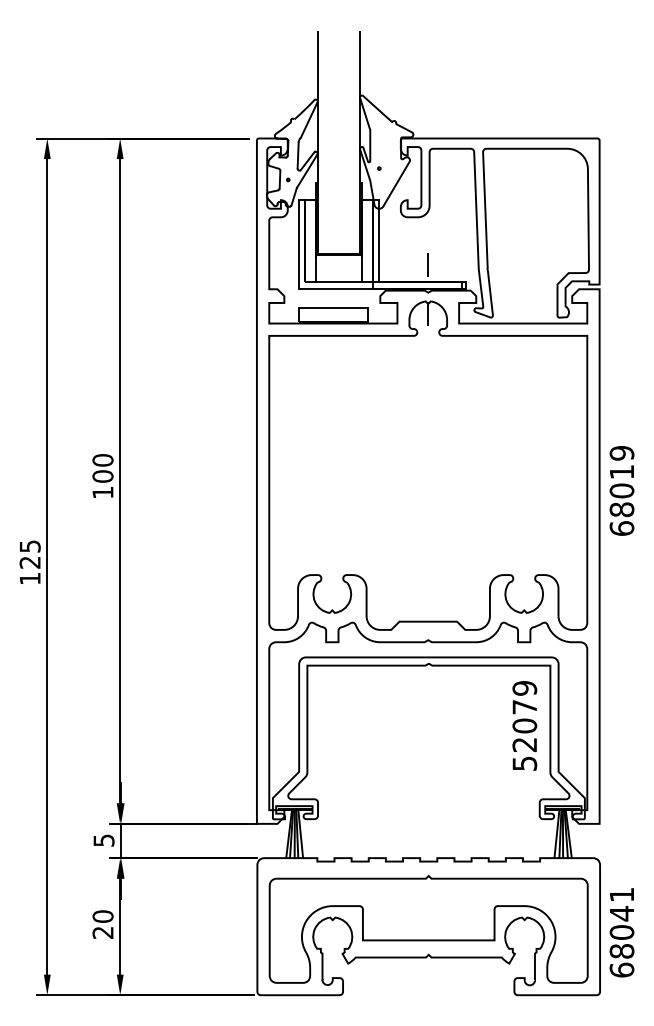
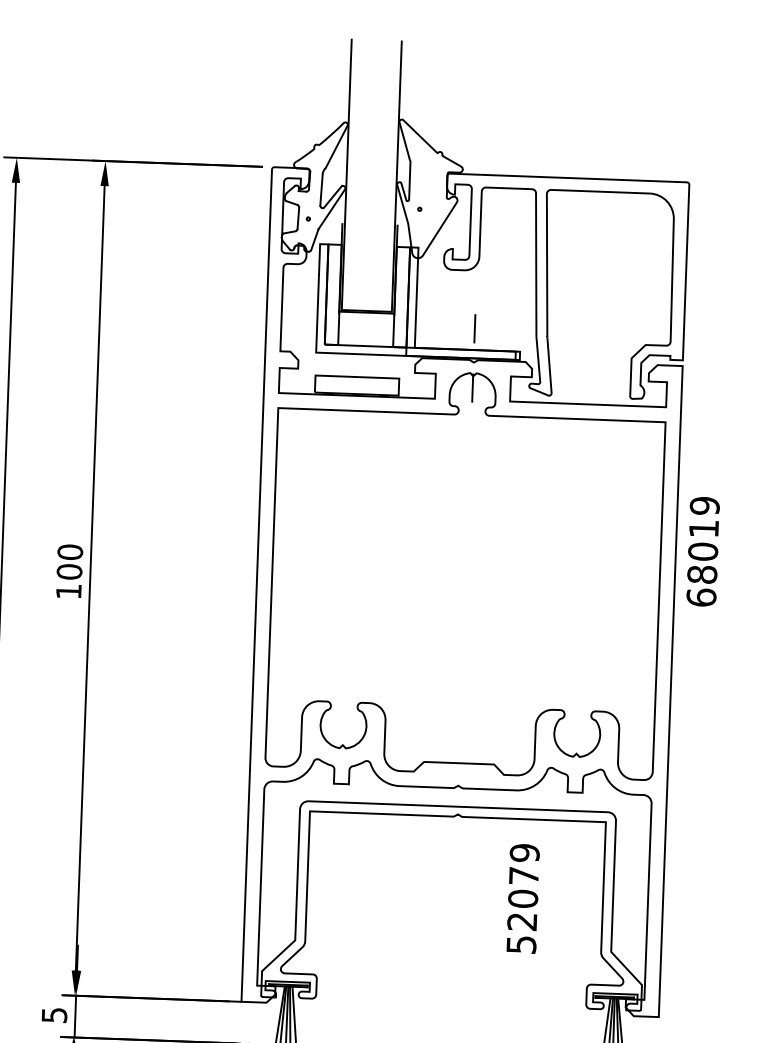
text: (621, 490) -> (702, 551), moved
text: (524, 725) -> (522, 898), moved

